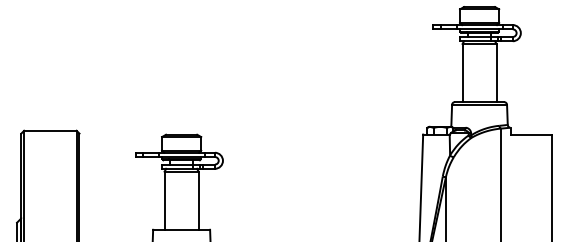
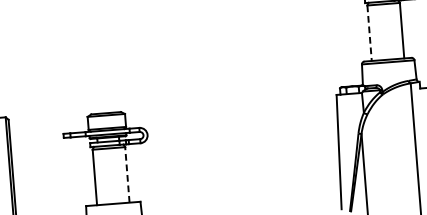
line: (462, 73) -> (369, 33), solid -> dashed
line: (198, 200) -> (127, 174), solid -> dashed

